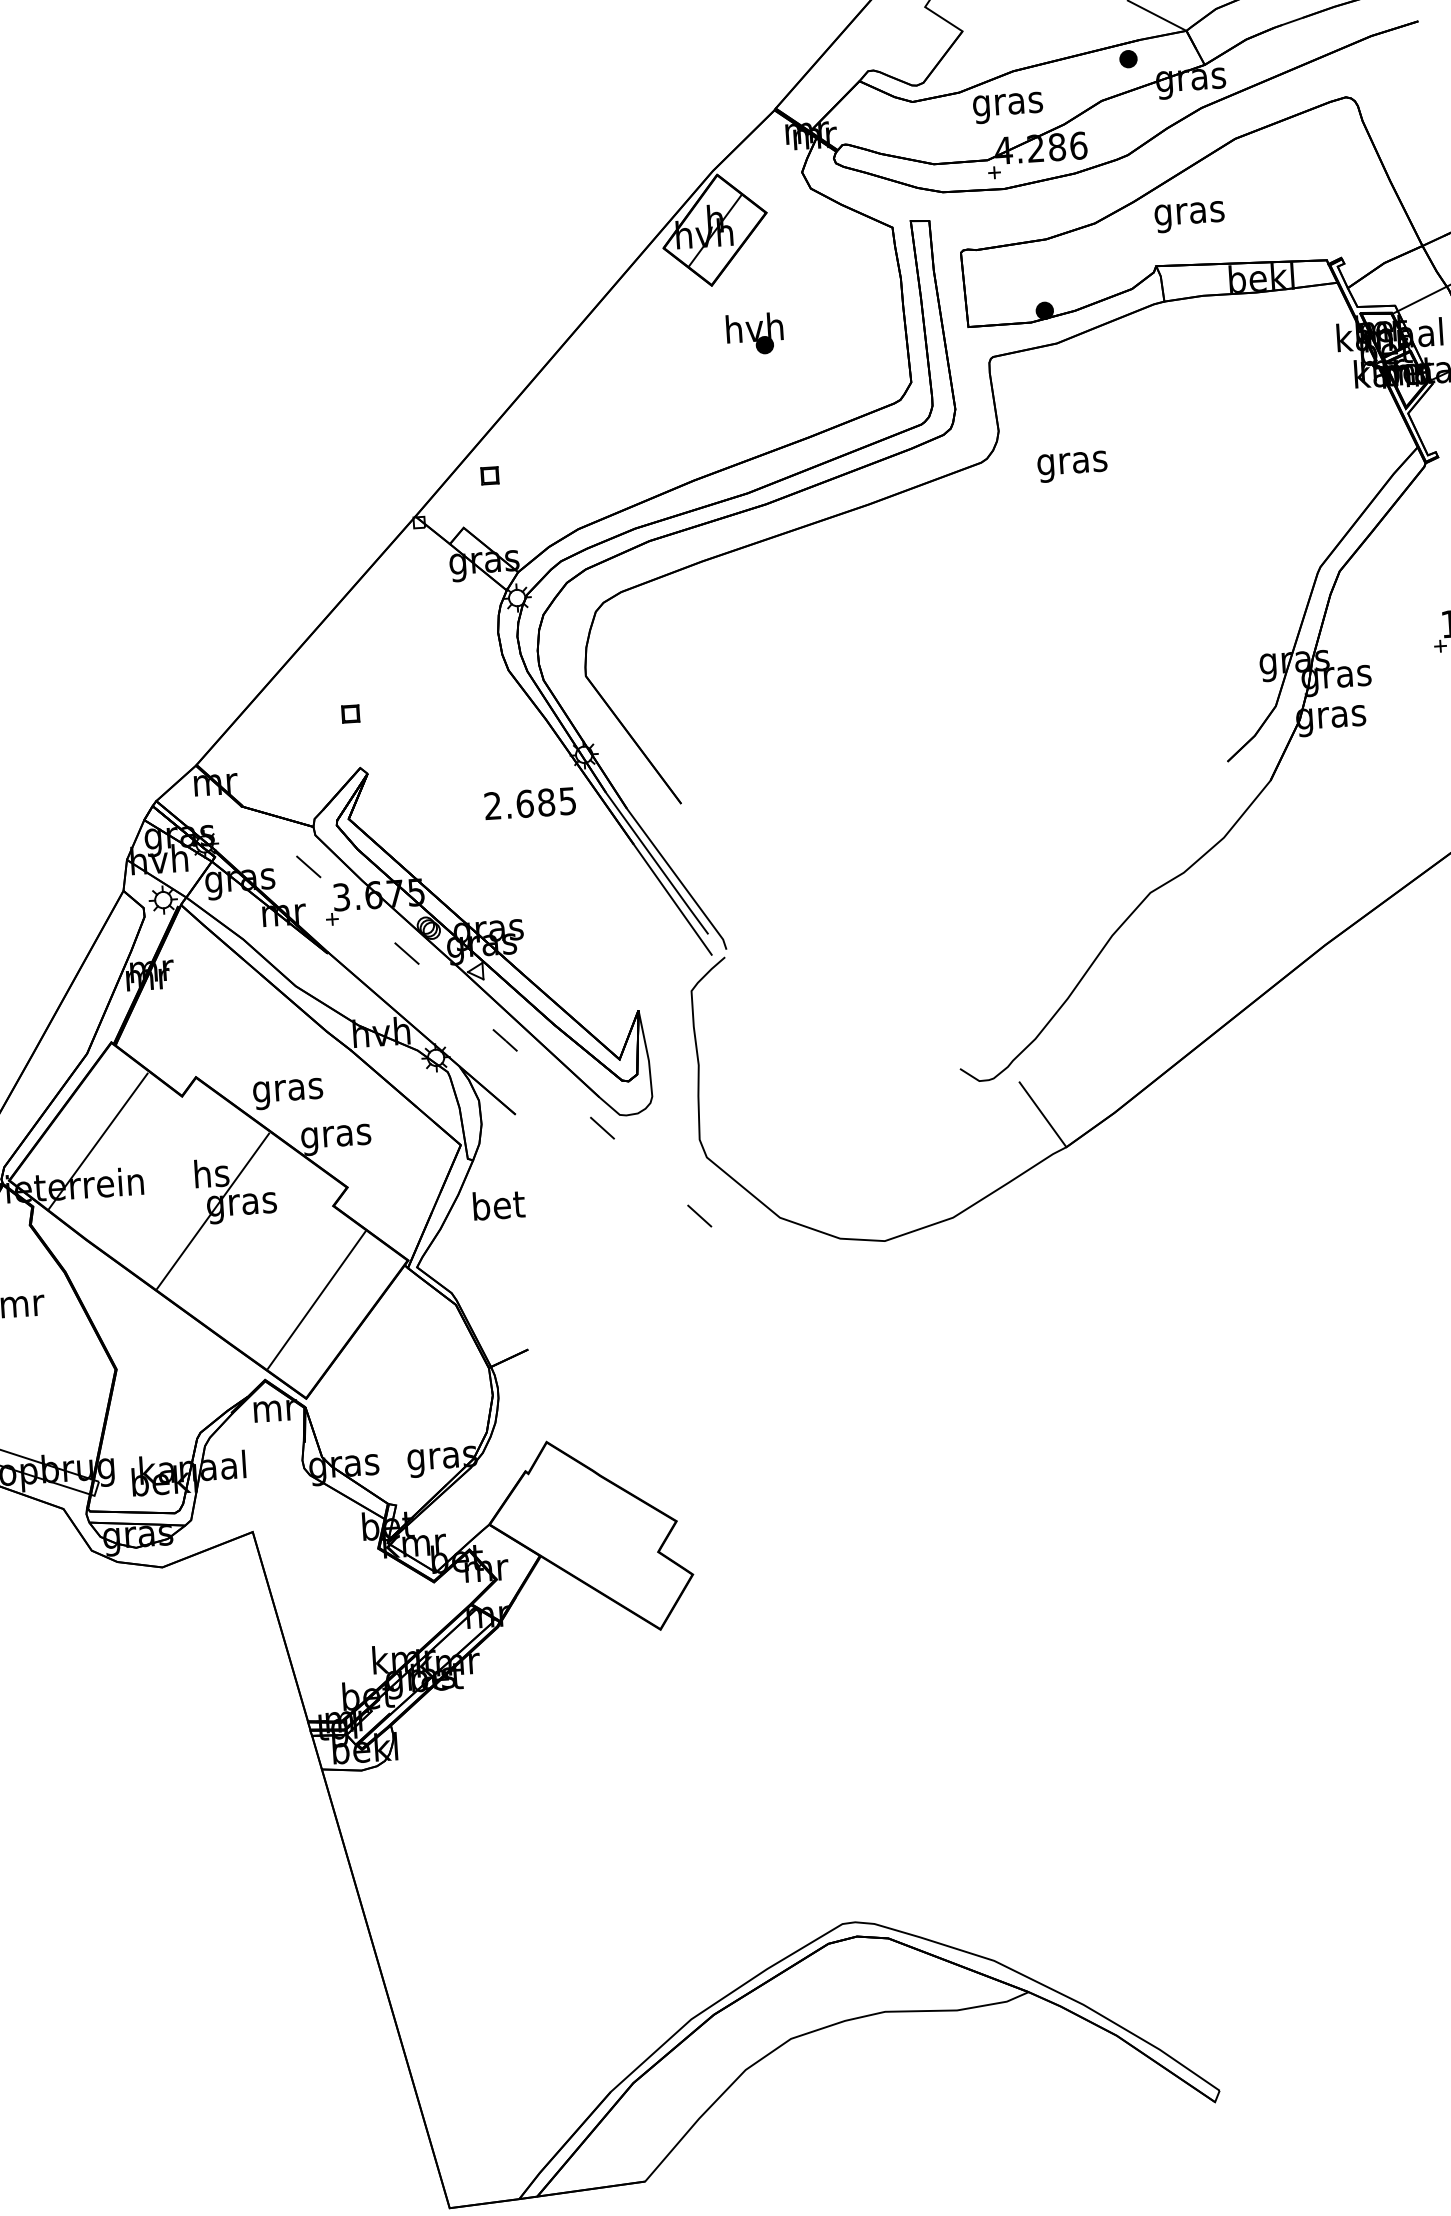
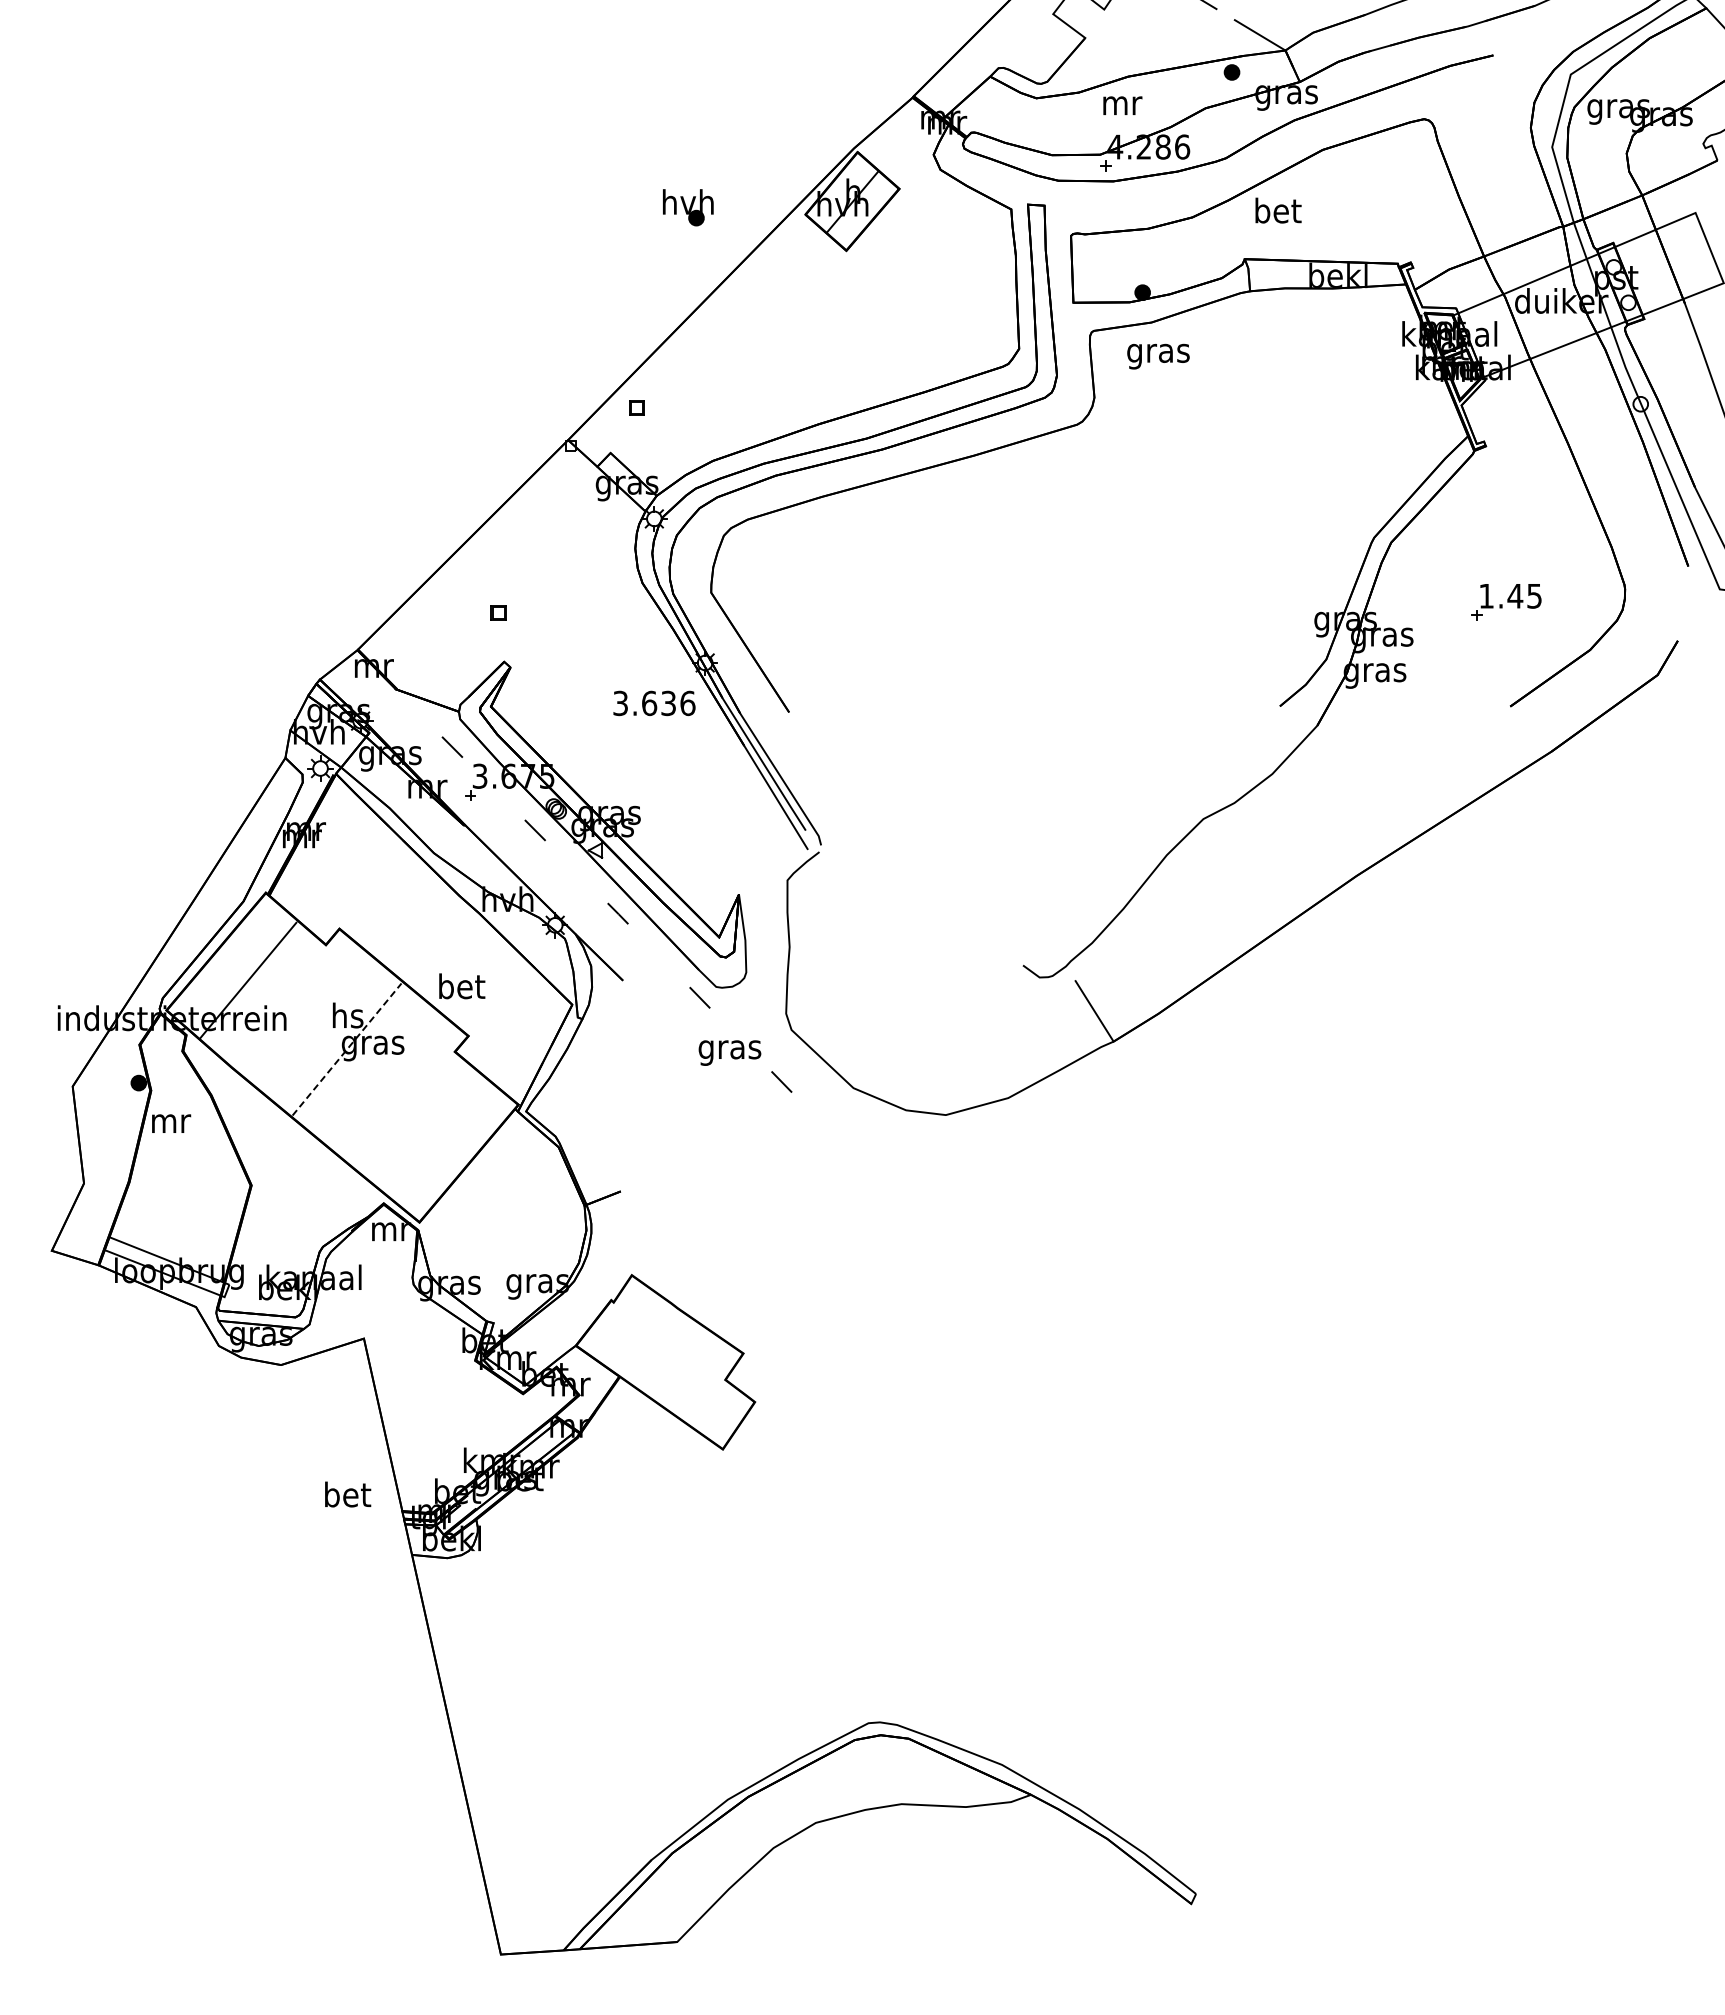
text: (1007, 107) -> (1121, 108), gras -> mr
text: (1189, 212) -> (1277, 213), gras -> bet
part: (755, 333) -> (688, 207), moved
text: (1072, 466) -> (1158, 356), moved
text: (530, 803) -> (654, 703), 2.685 -> 3.636
text: (287, 1093) -> (729, 1052), moved
text: (336, 1136) -> (461, 989), gras -> bet
text: (499, 1204) -> (348, 1494), moved
line: (213, 1211) -> (347, 1049), solid -> dashed
line: (316, 1299) -> (434, 1134), removed

